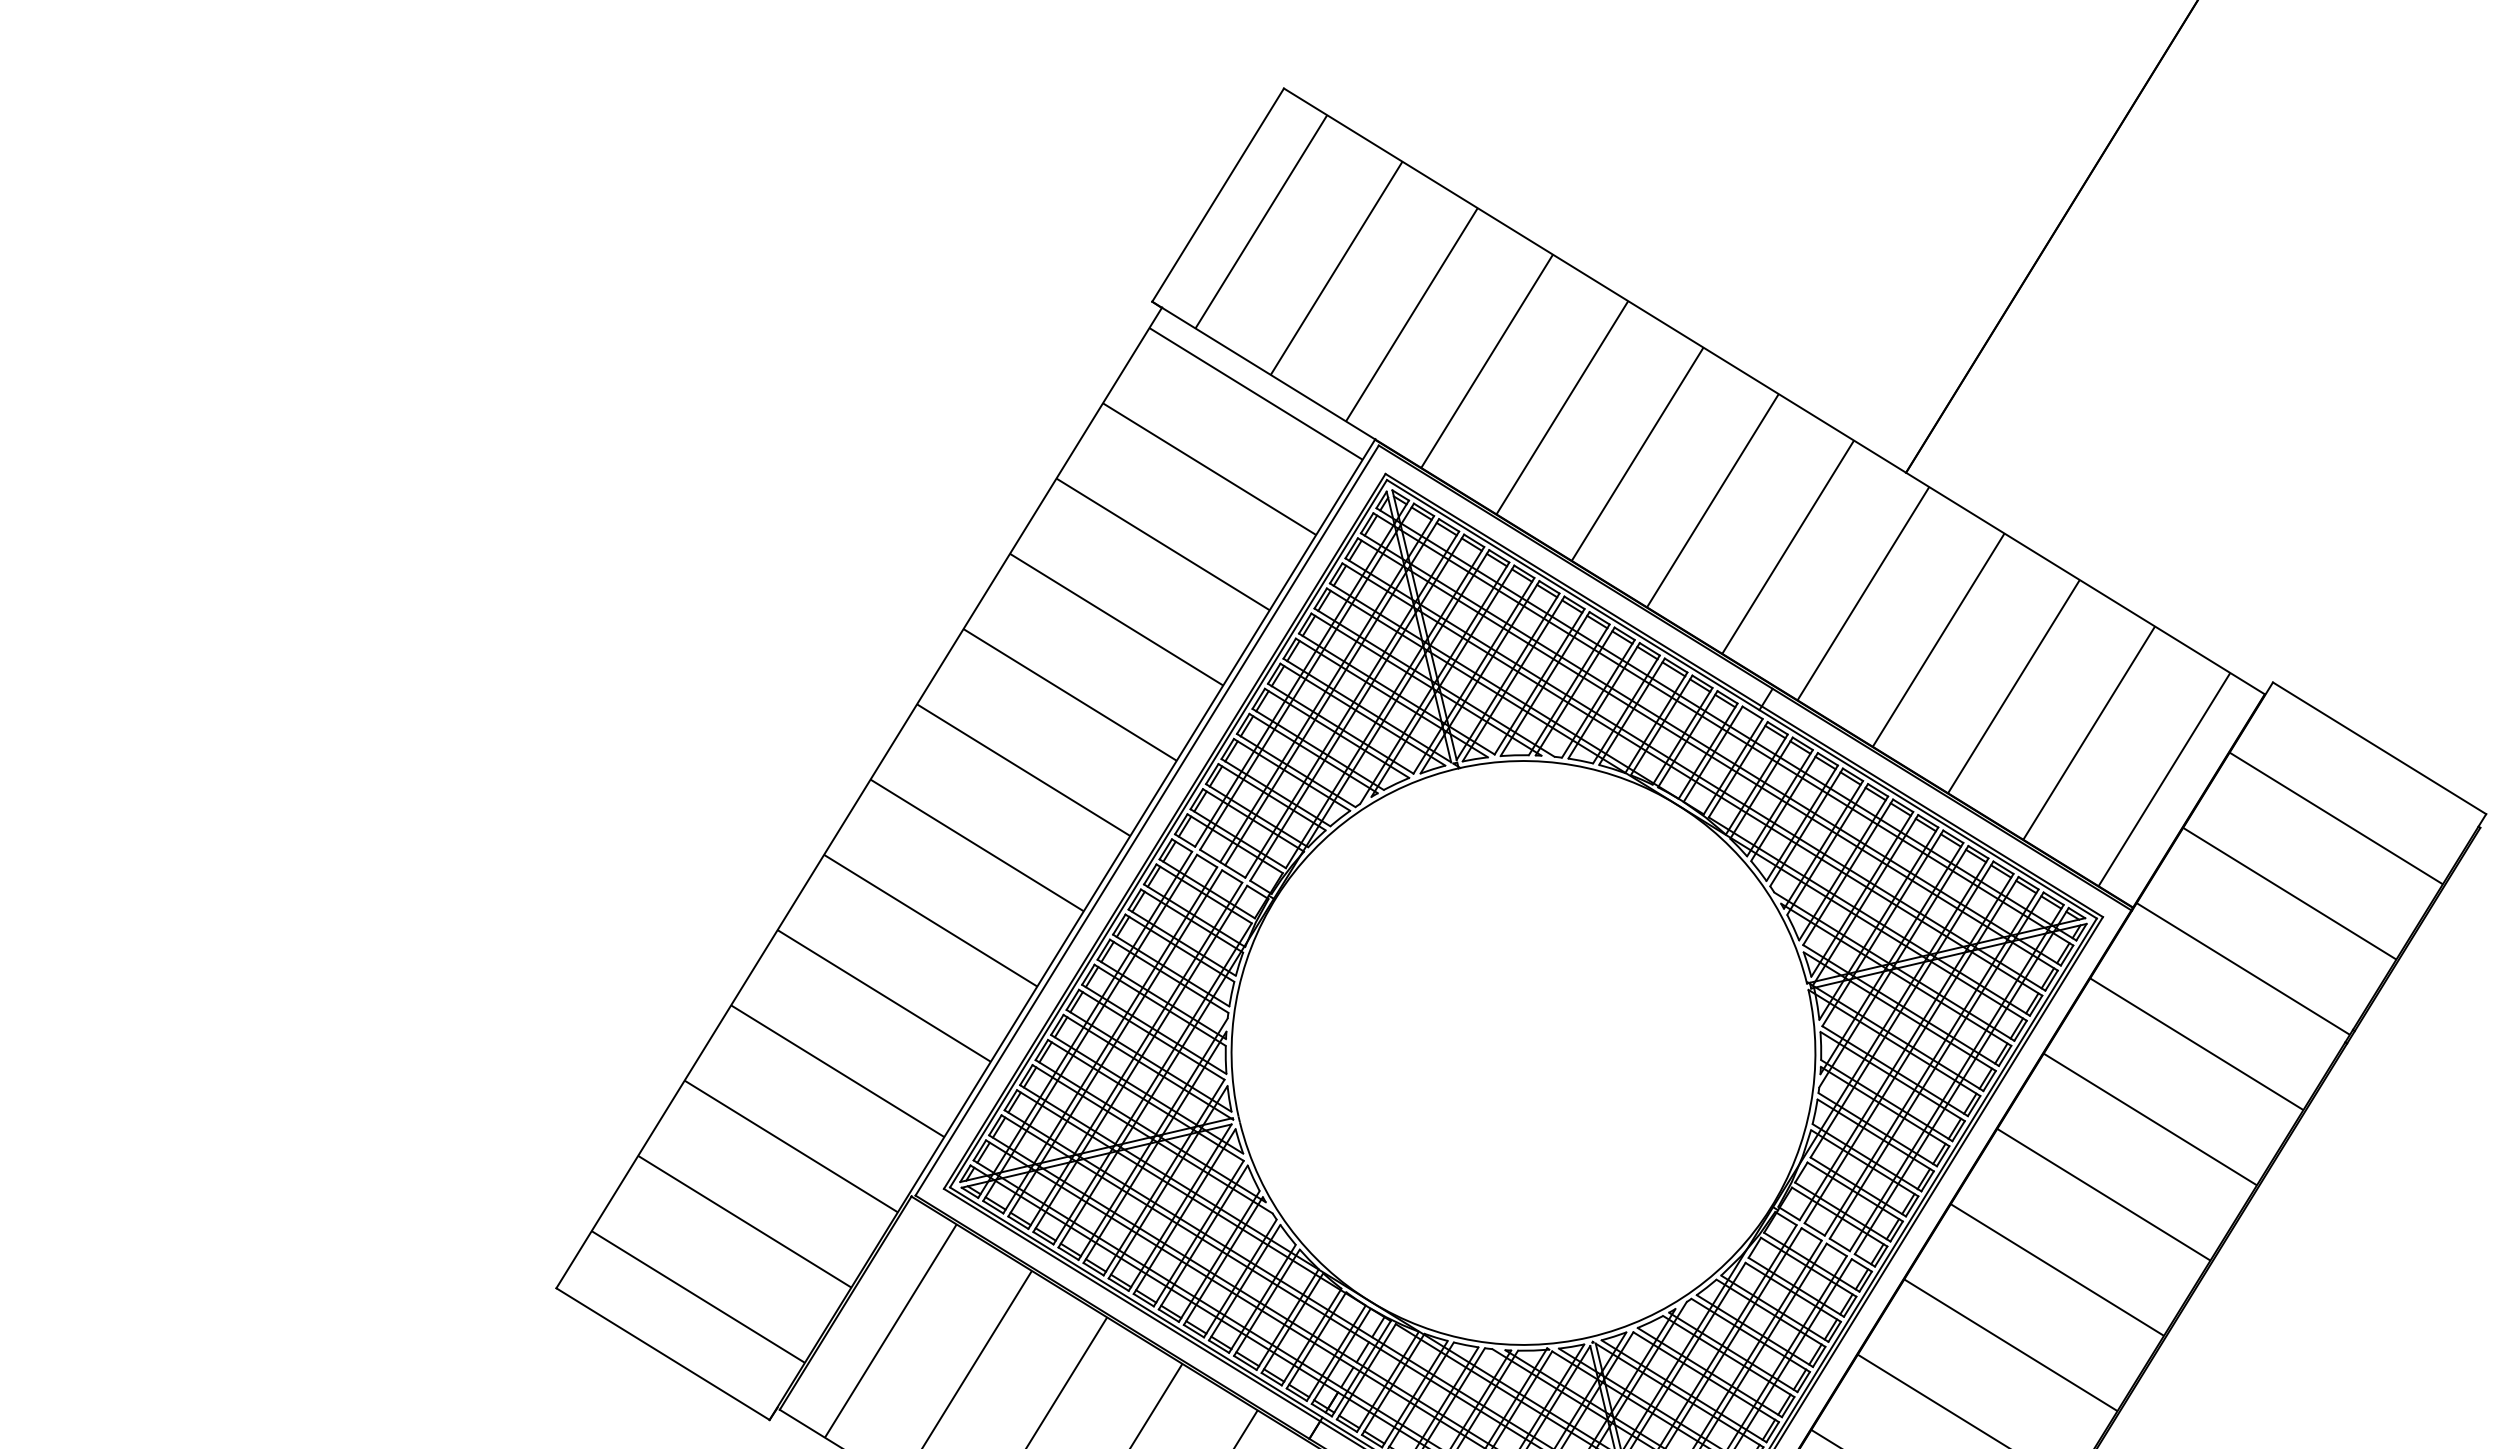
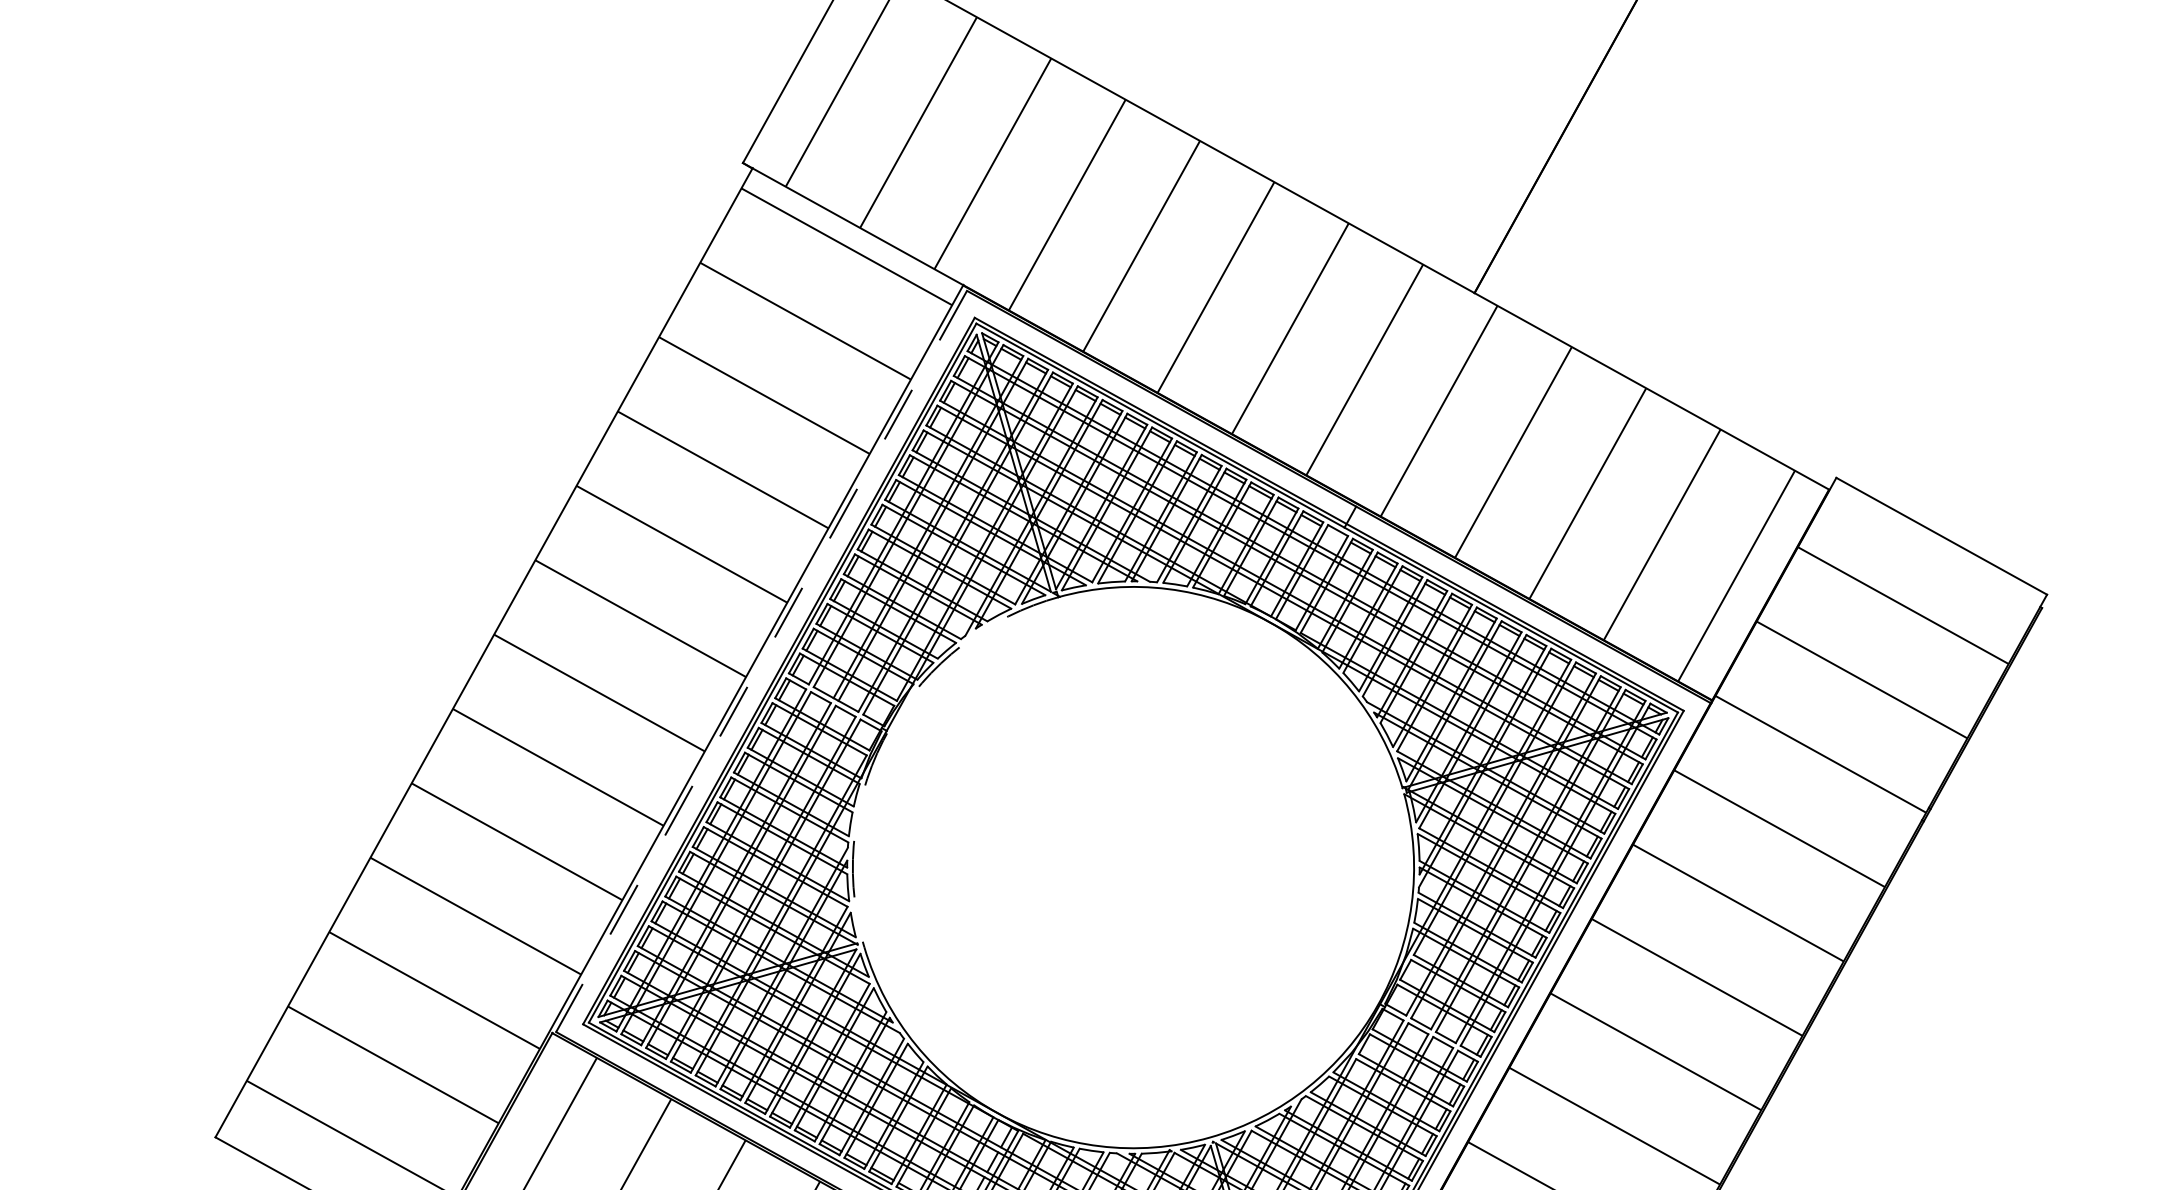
line: (1147, 820) -> (761, 661), solid -> dashed
arc: (1277, 896) -> (890, 728), solid -> dashed

